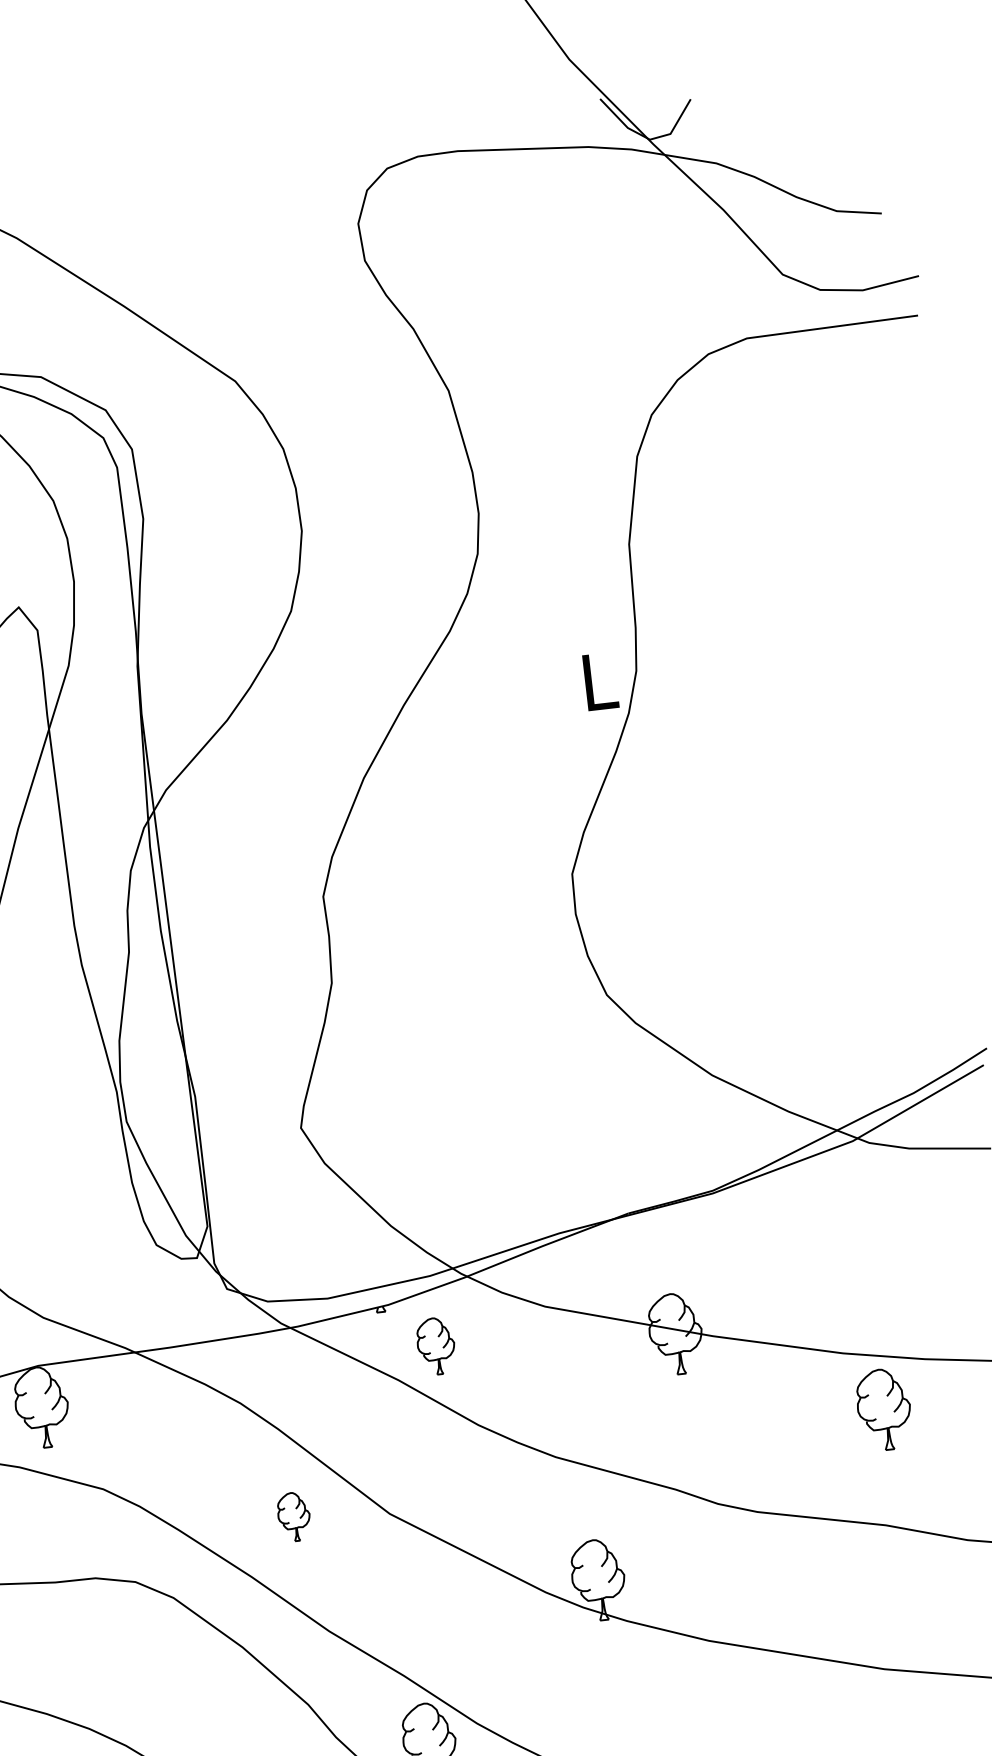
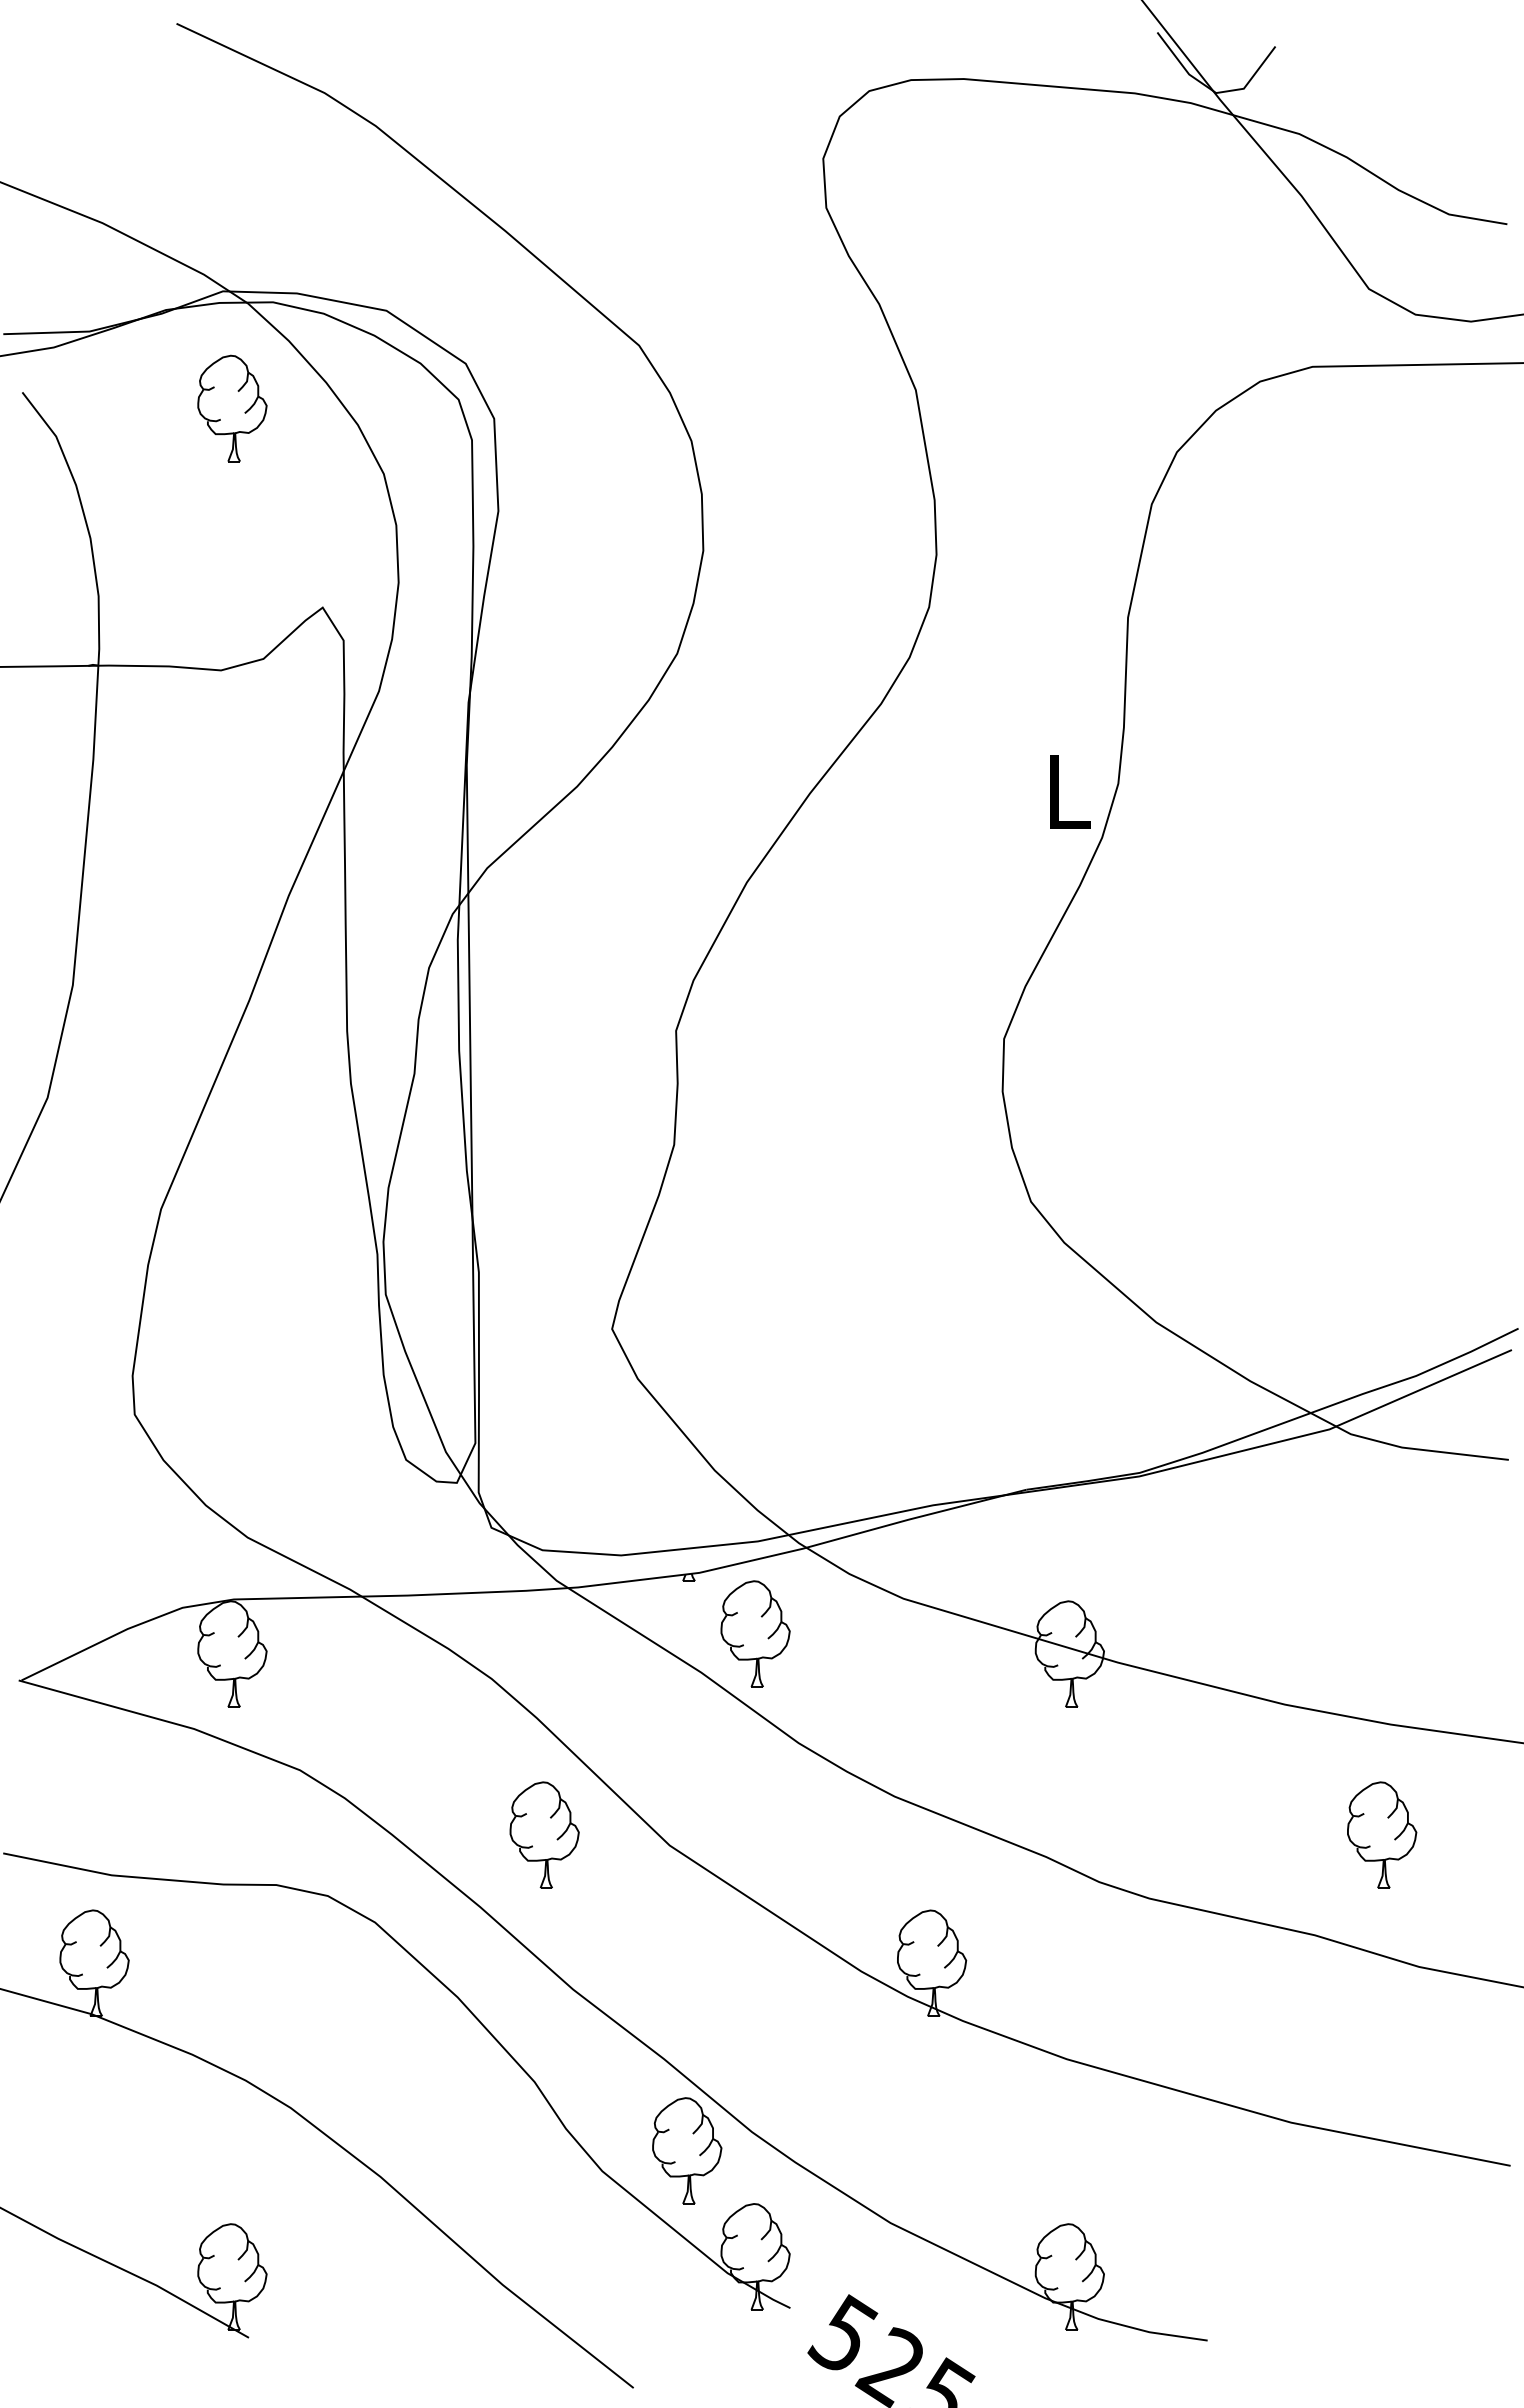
part: (436, 1345) -> (755, 1633), size x1.43
part: (884, 1409) -> (1382, 1834), moved
part: (294, 1516) -> (544, 1834), size x1.67

